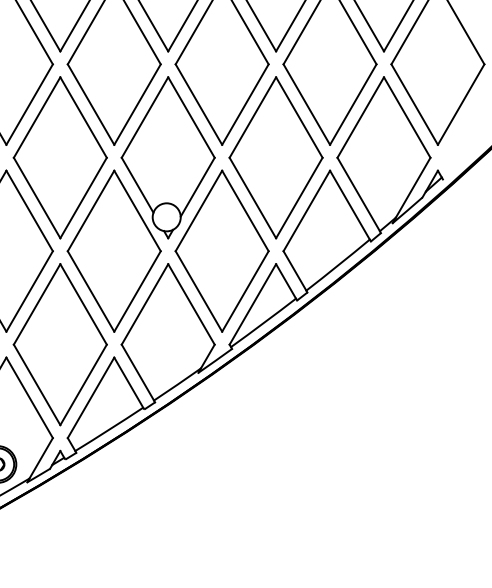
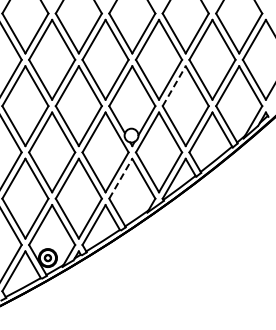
line: (253, 116) -> (174, 85), solid -> dashed
line: (146, 303) -> (121, 178), solid -> dashed

